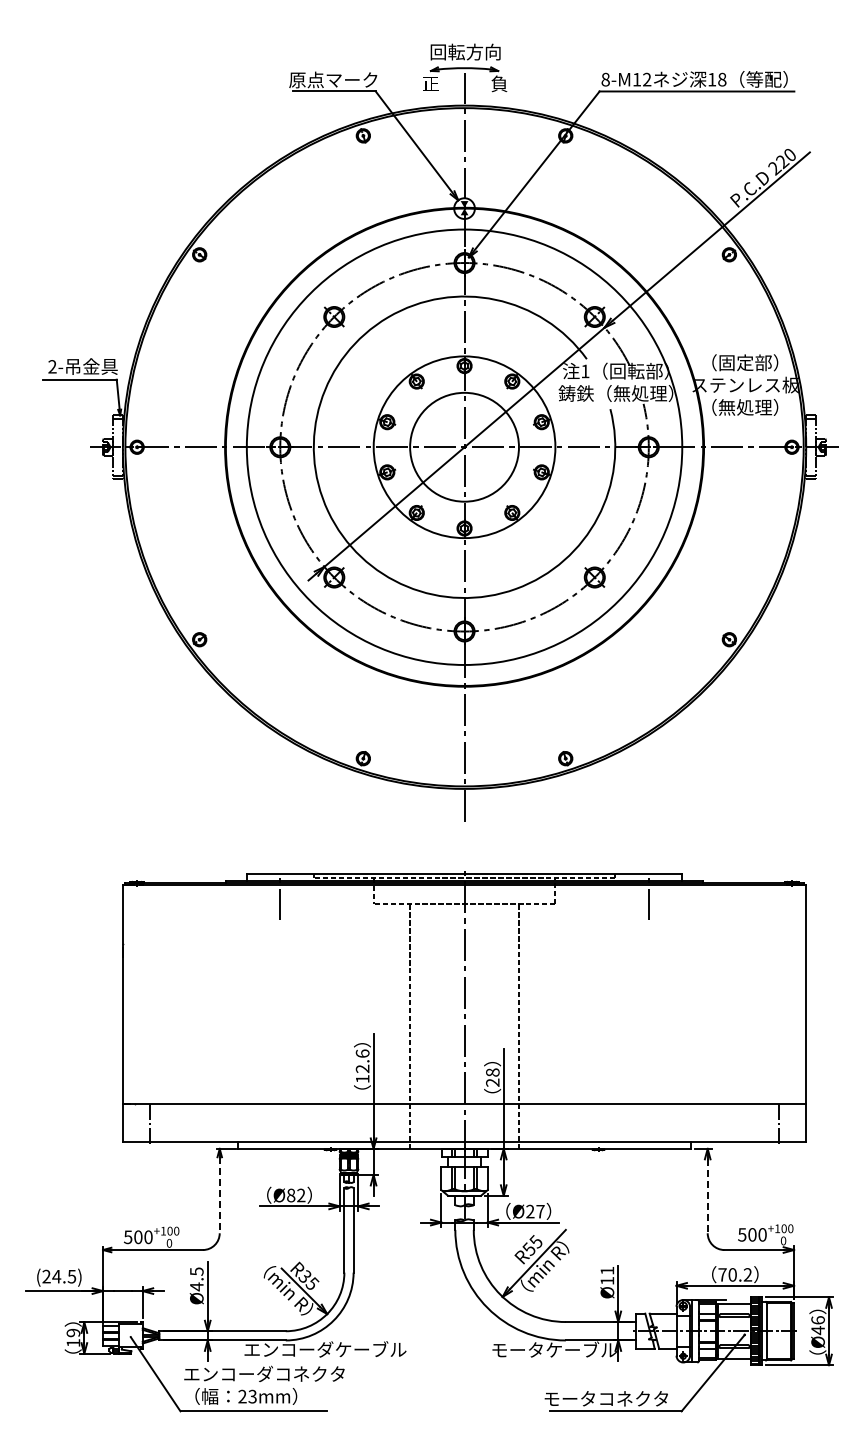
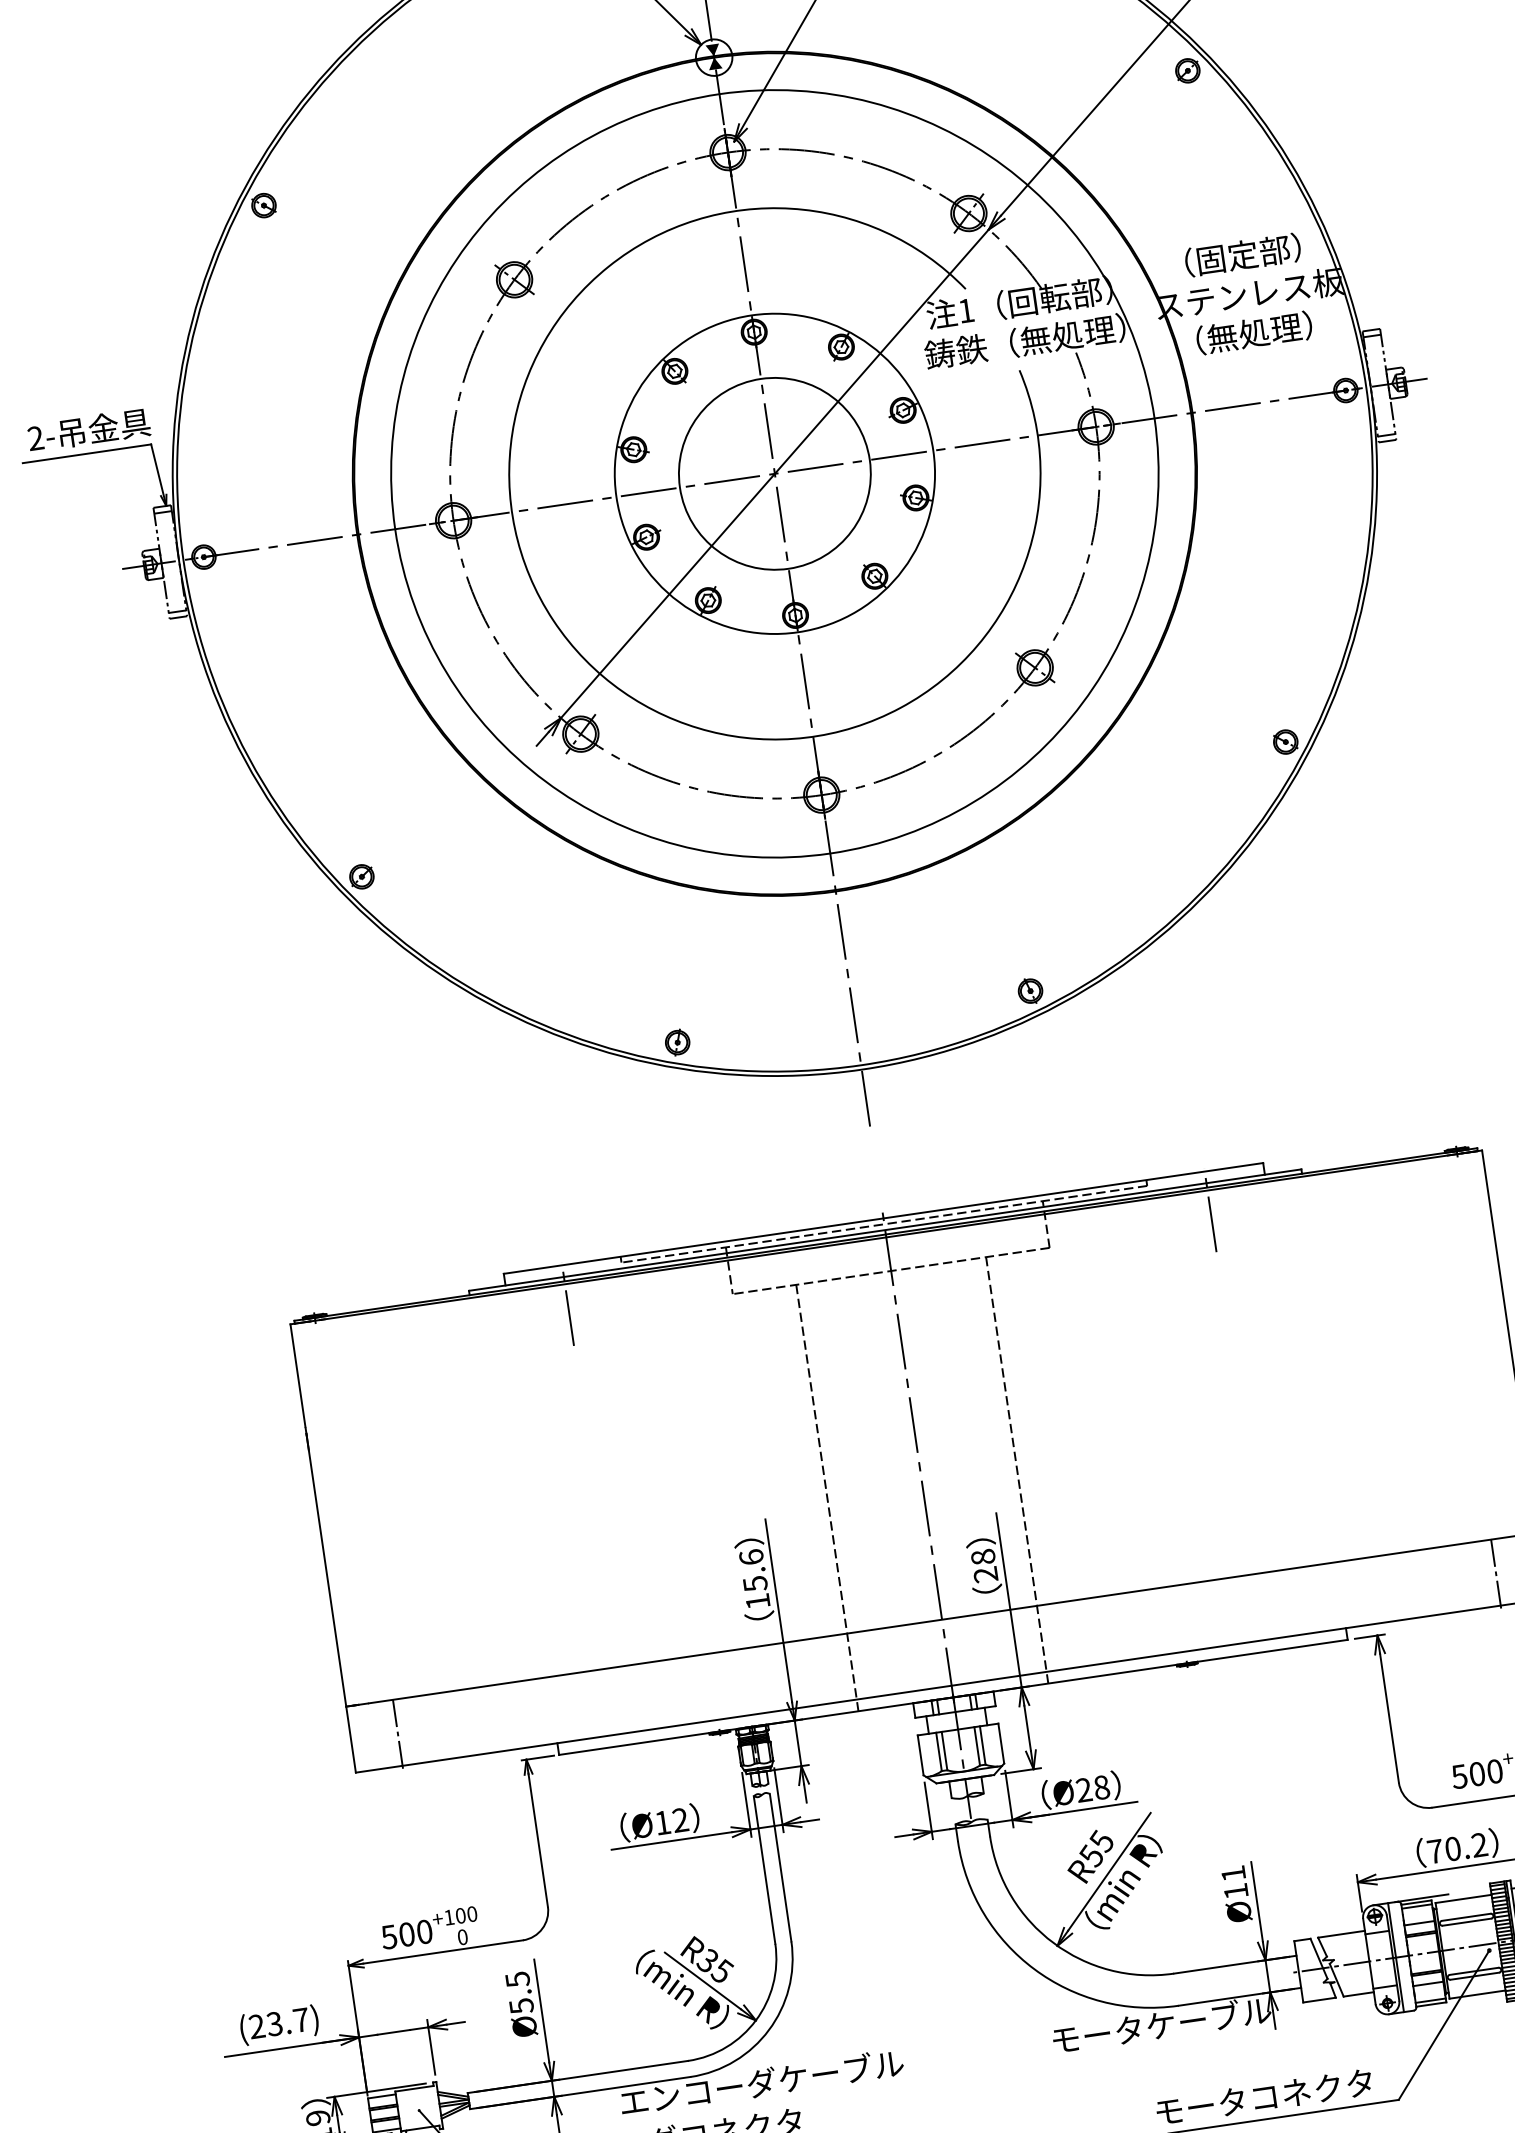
text: (362, 1068) -> (754, 1583), 12.6 -> 15.6
line: (219, 1195) -> (537, 1841), dashed -> solid
text: (291, 1195) -> (663, 1822), Ø82 -> Ø12
line: (707, 1196) -> (1389, 1718), dashed -> solid
text: (540, 1211) -> (1101, 1787), Ø27 -> Ø28
text: (64, 1276) -> (288, 2021), (24.5) -> (23.7)
text: (196, 1286) -> (520, 2005), Ø4.5 -> Ø5.5

